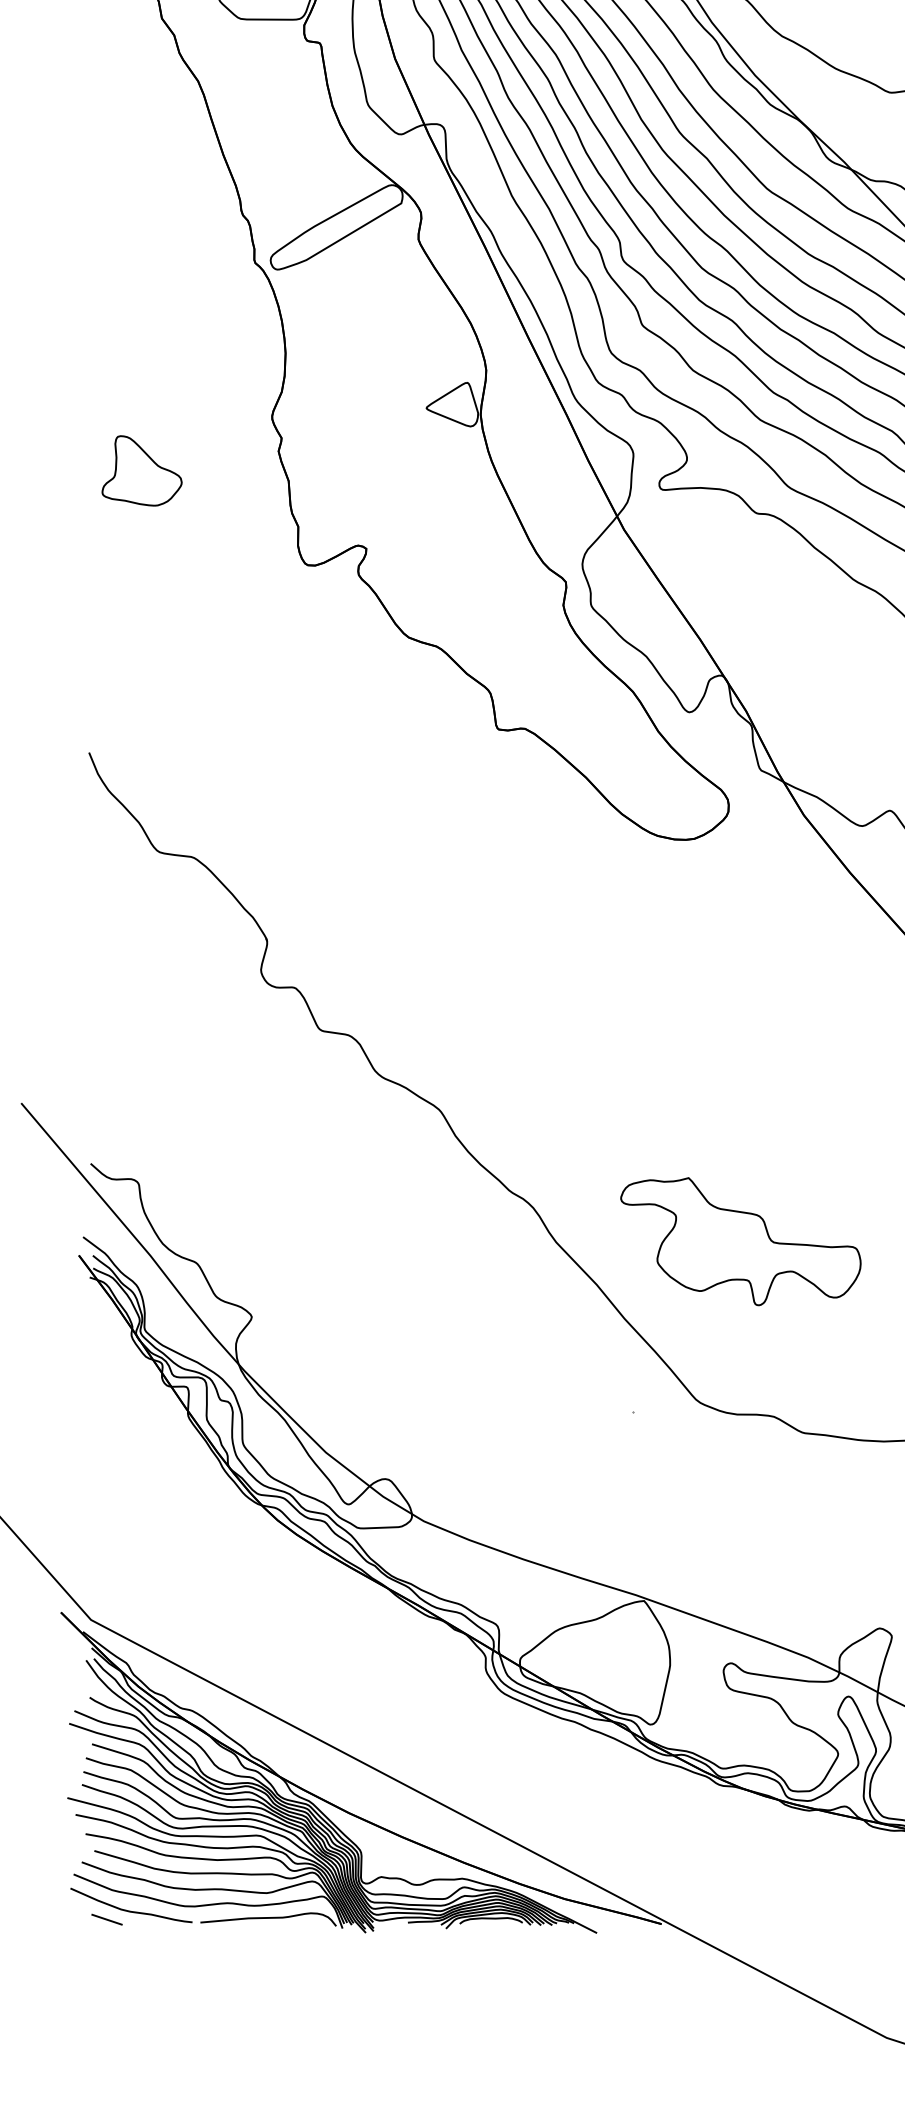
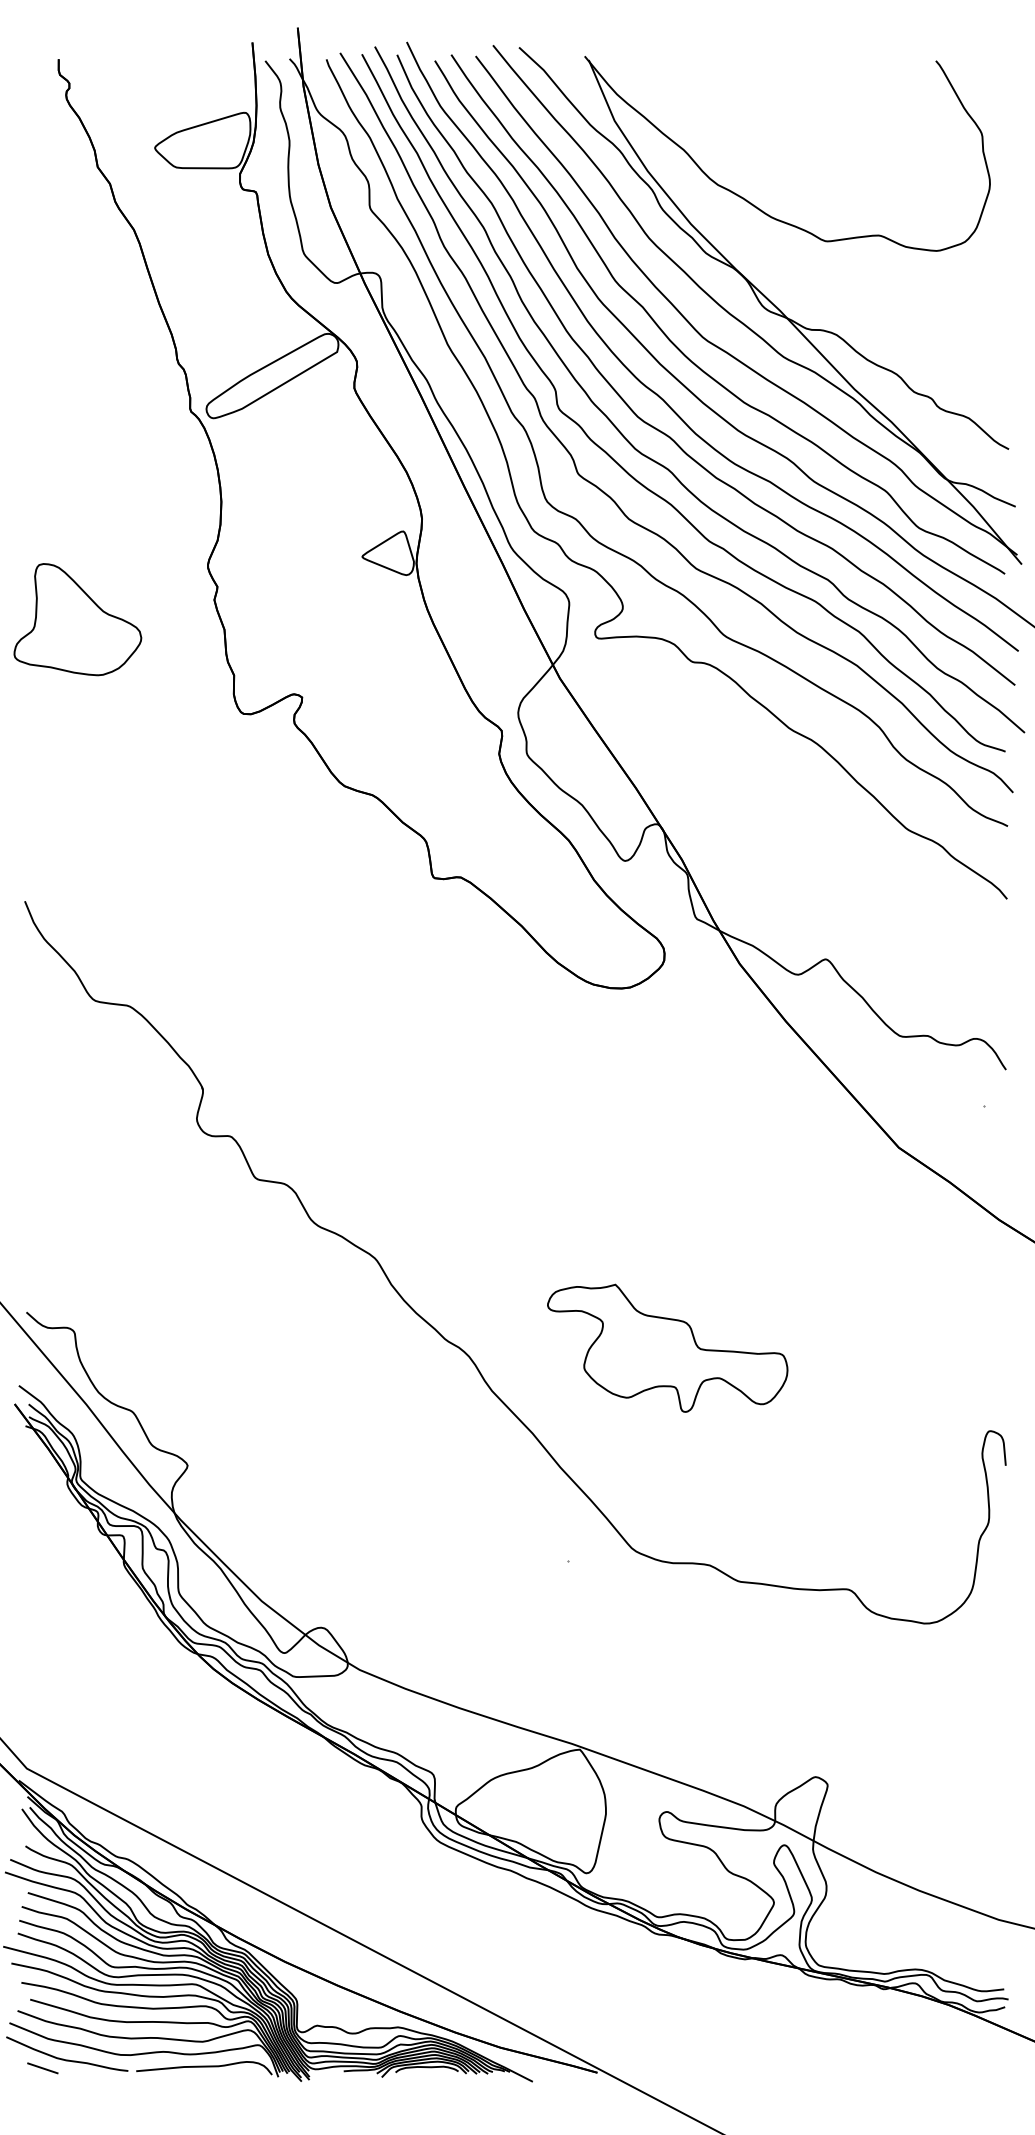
part: (141, 470) -> (77, 619), size x1.6
part: (740, 1240) -> (667, 1347), moved

